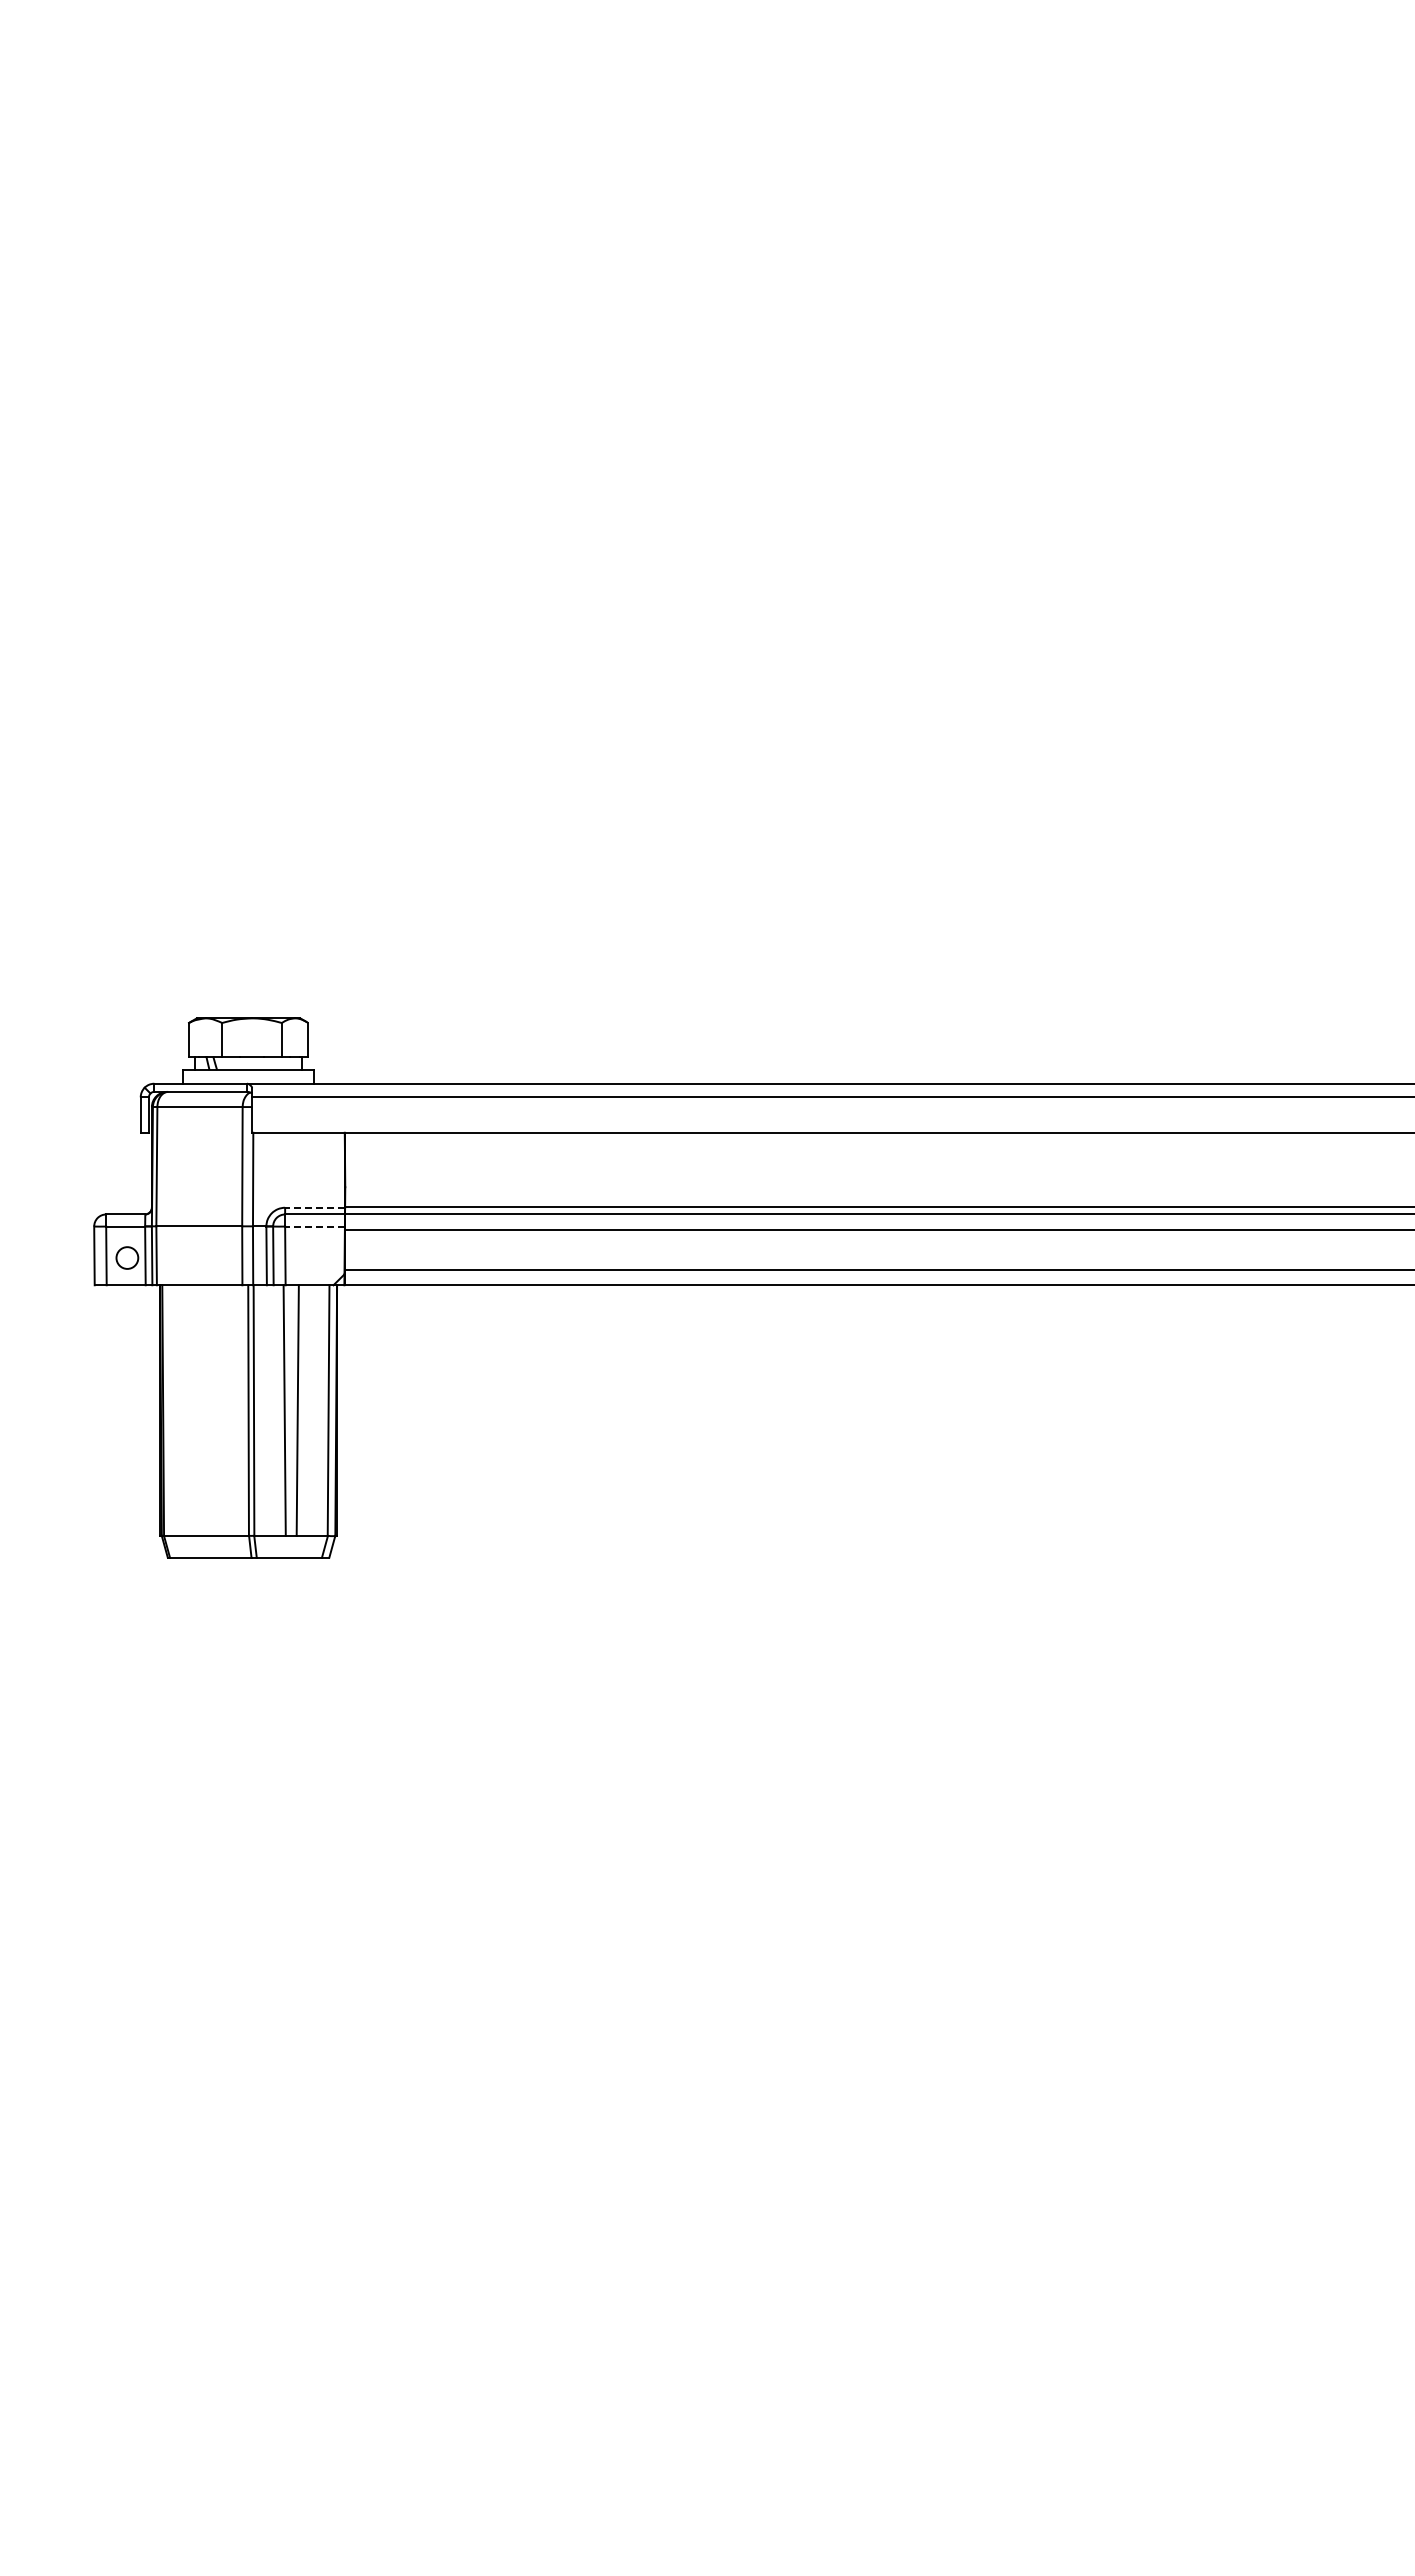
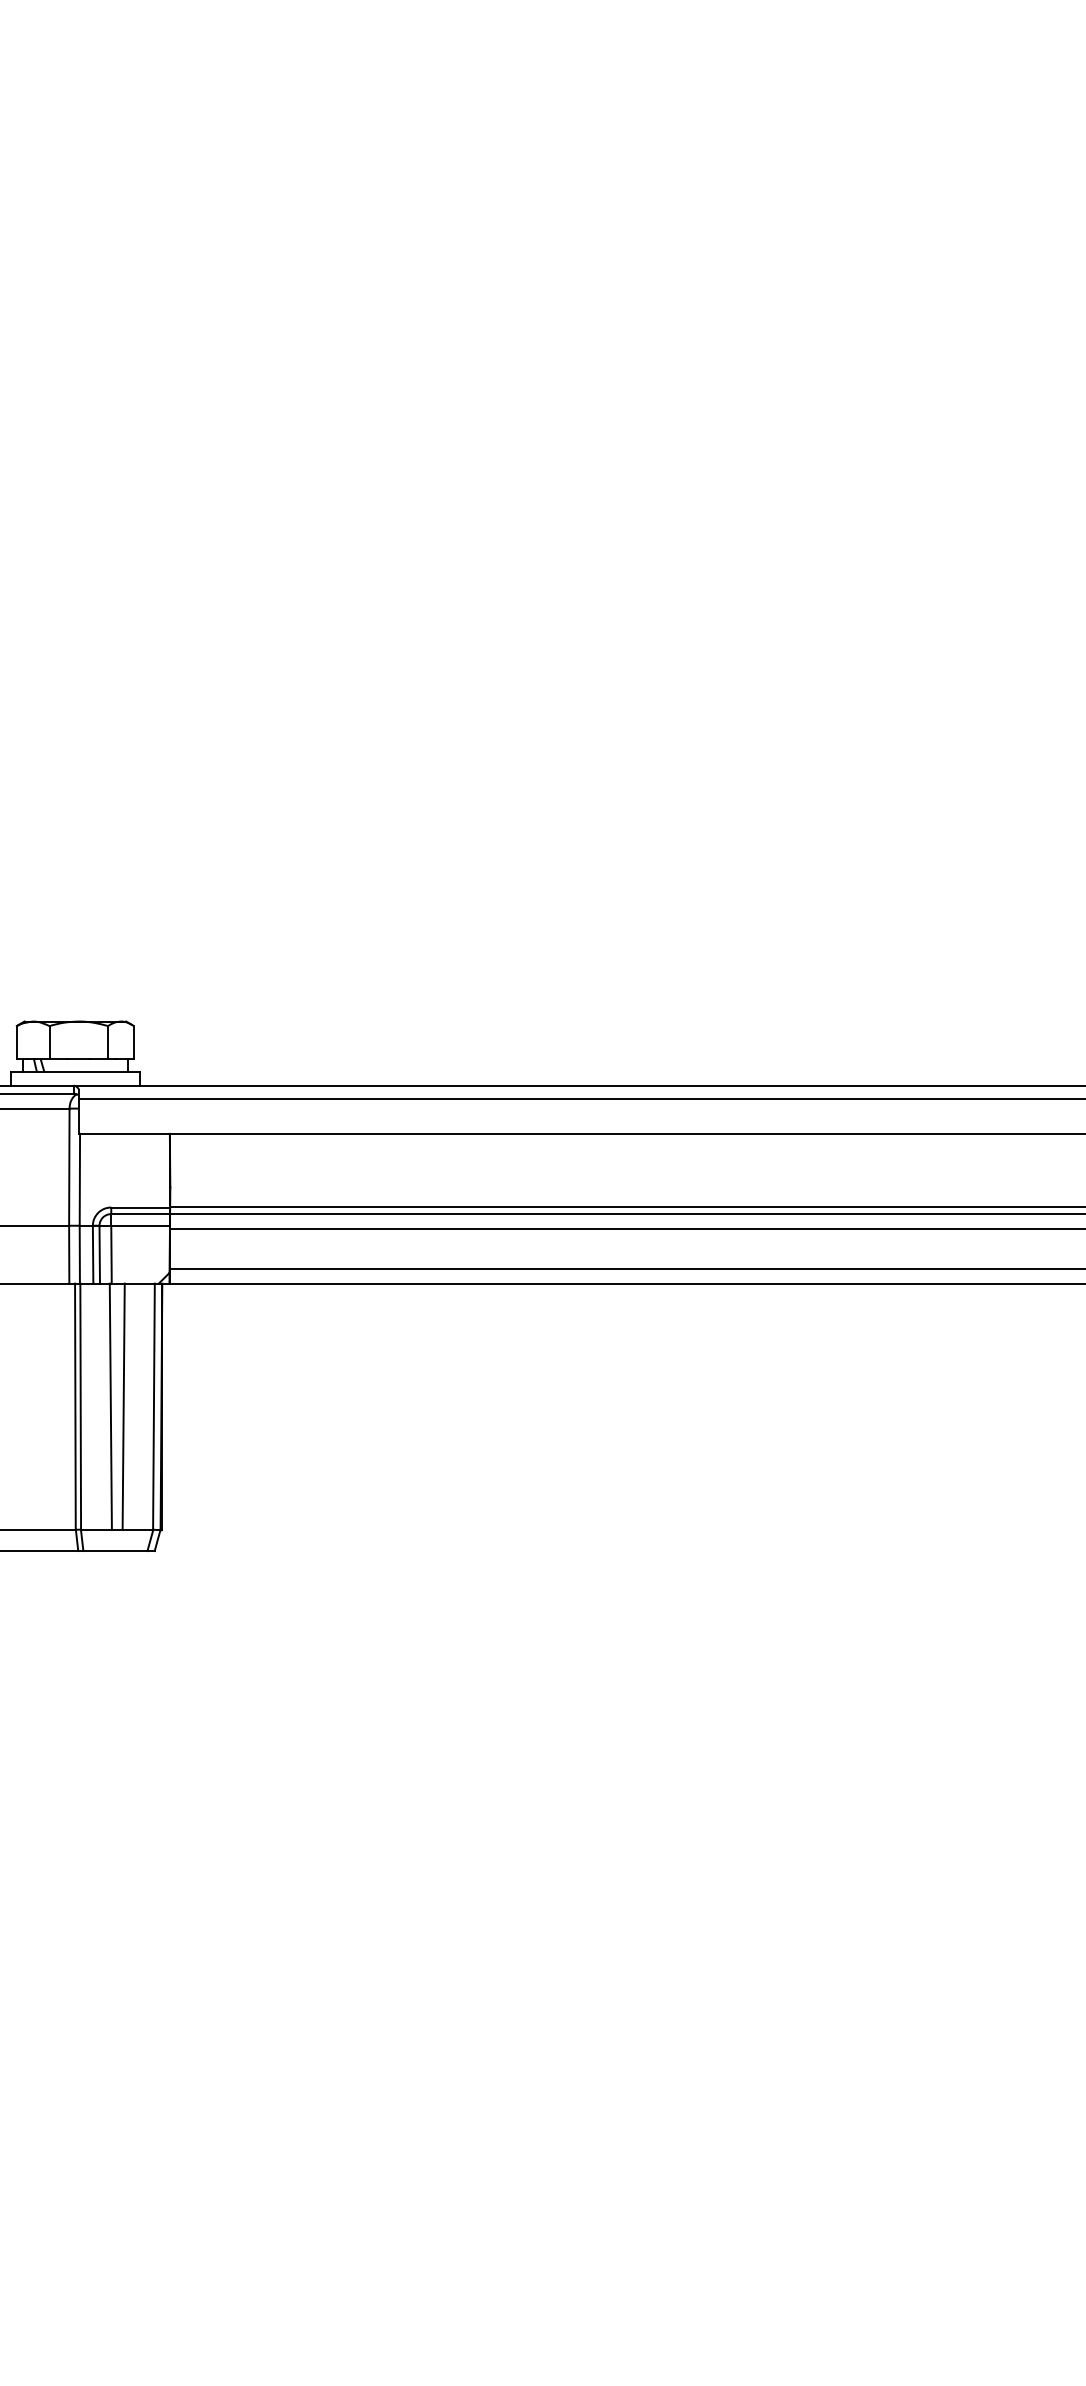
line: (315, 1207) -> (141, 1207), dashed -> solid
line: (315, 1226) -> (141, 1225), dashed -> solid

